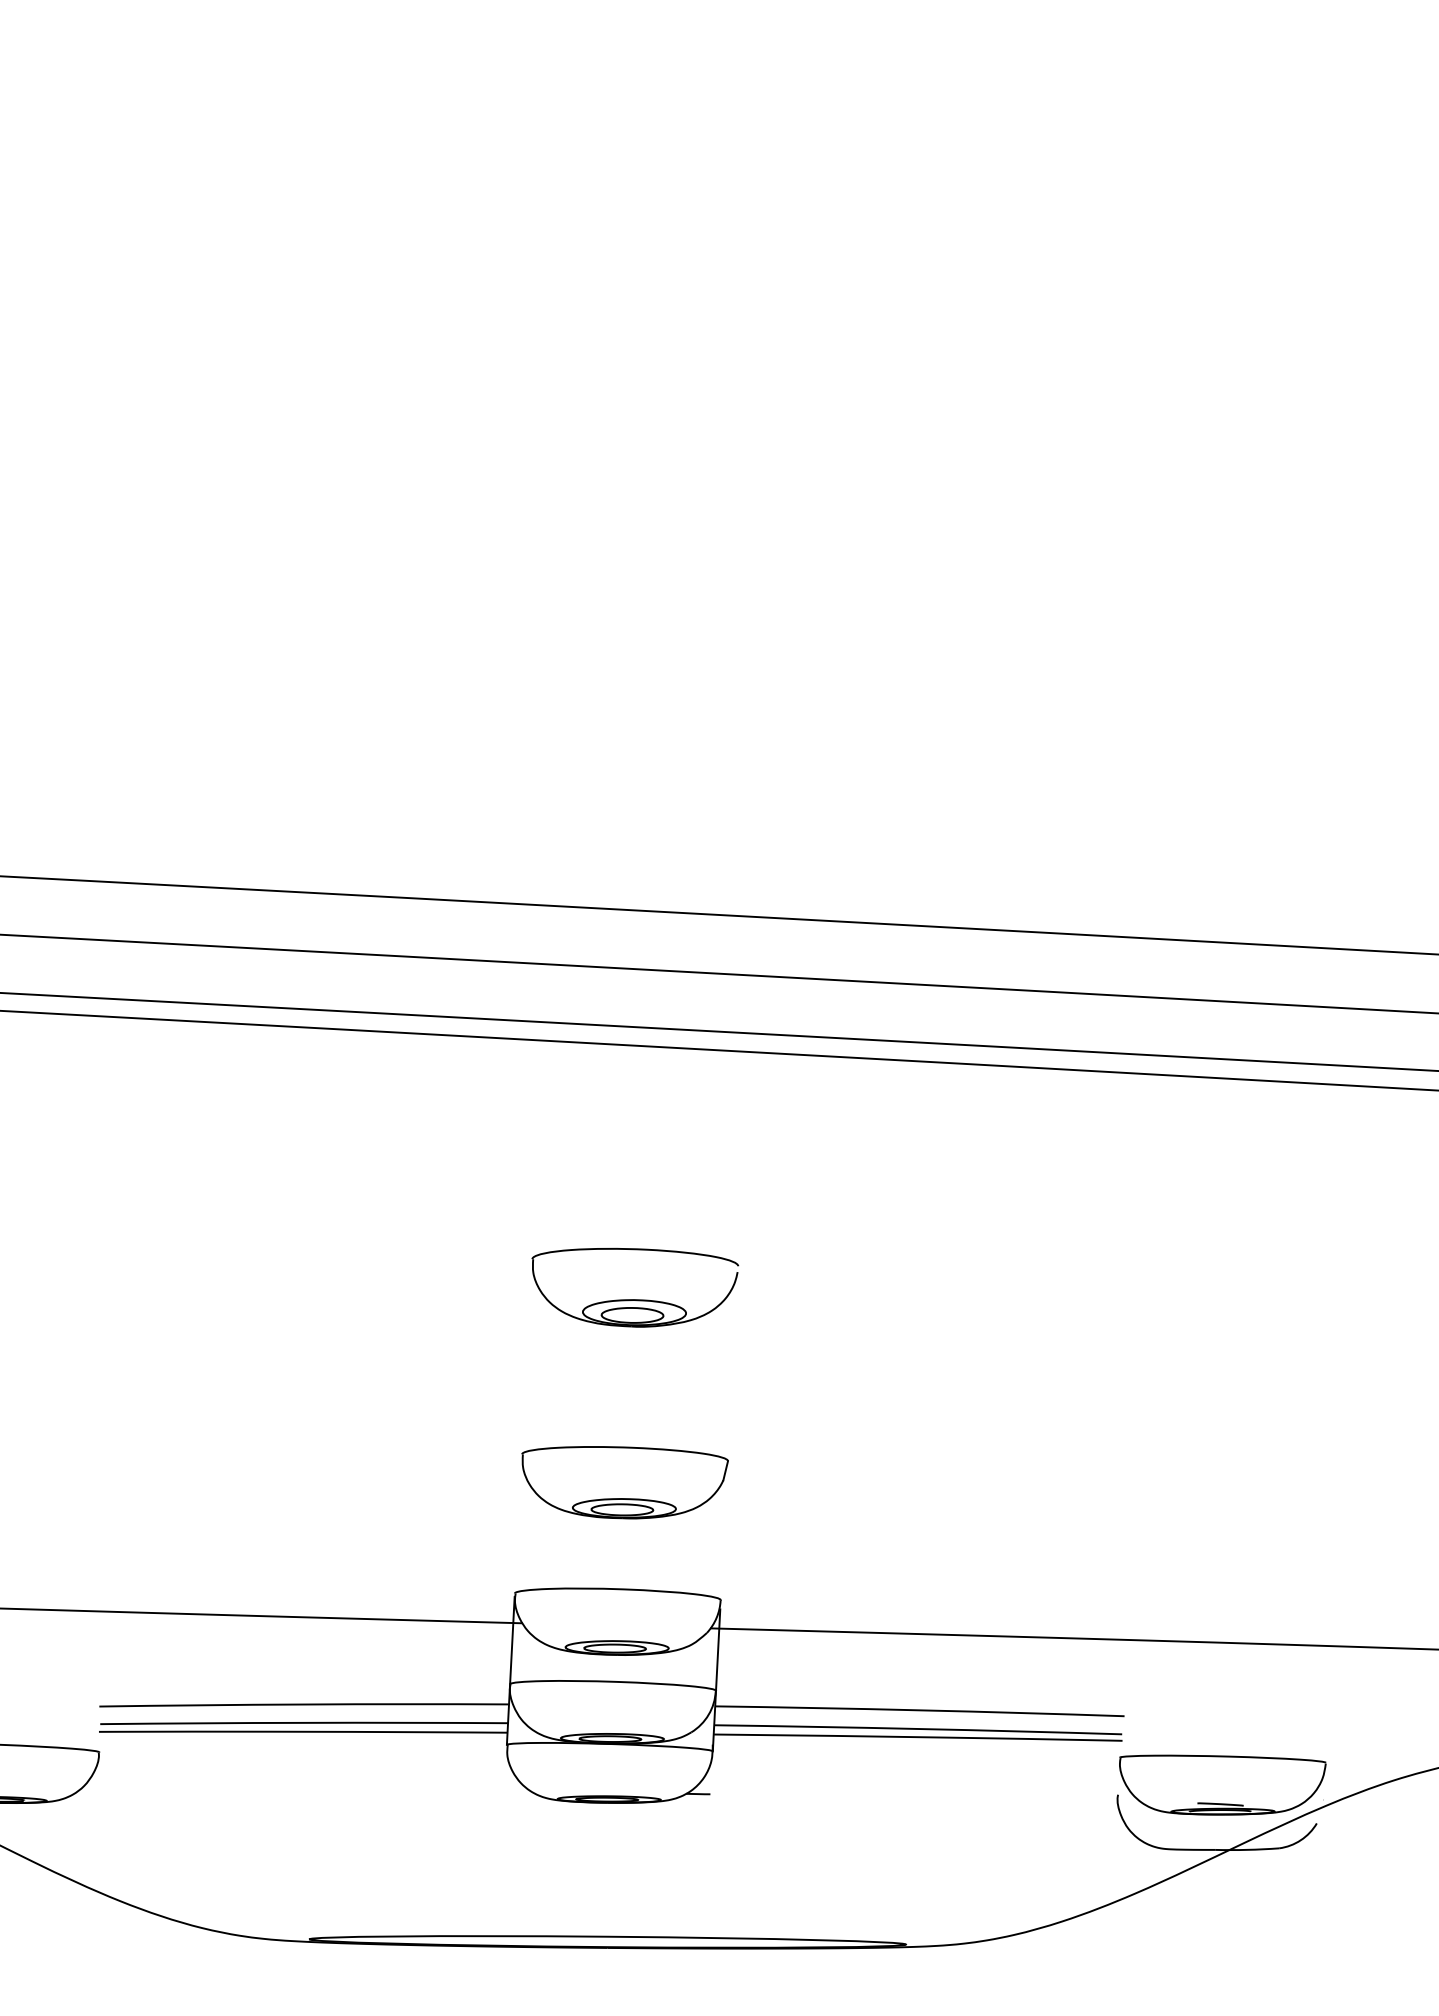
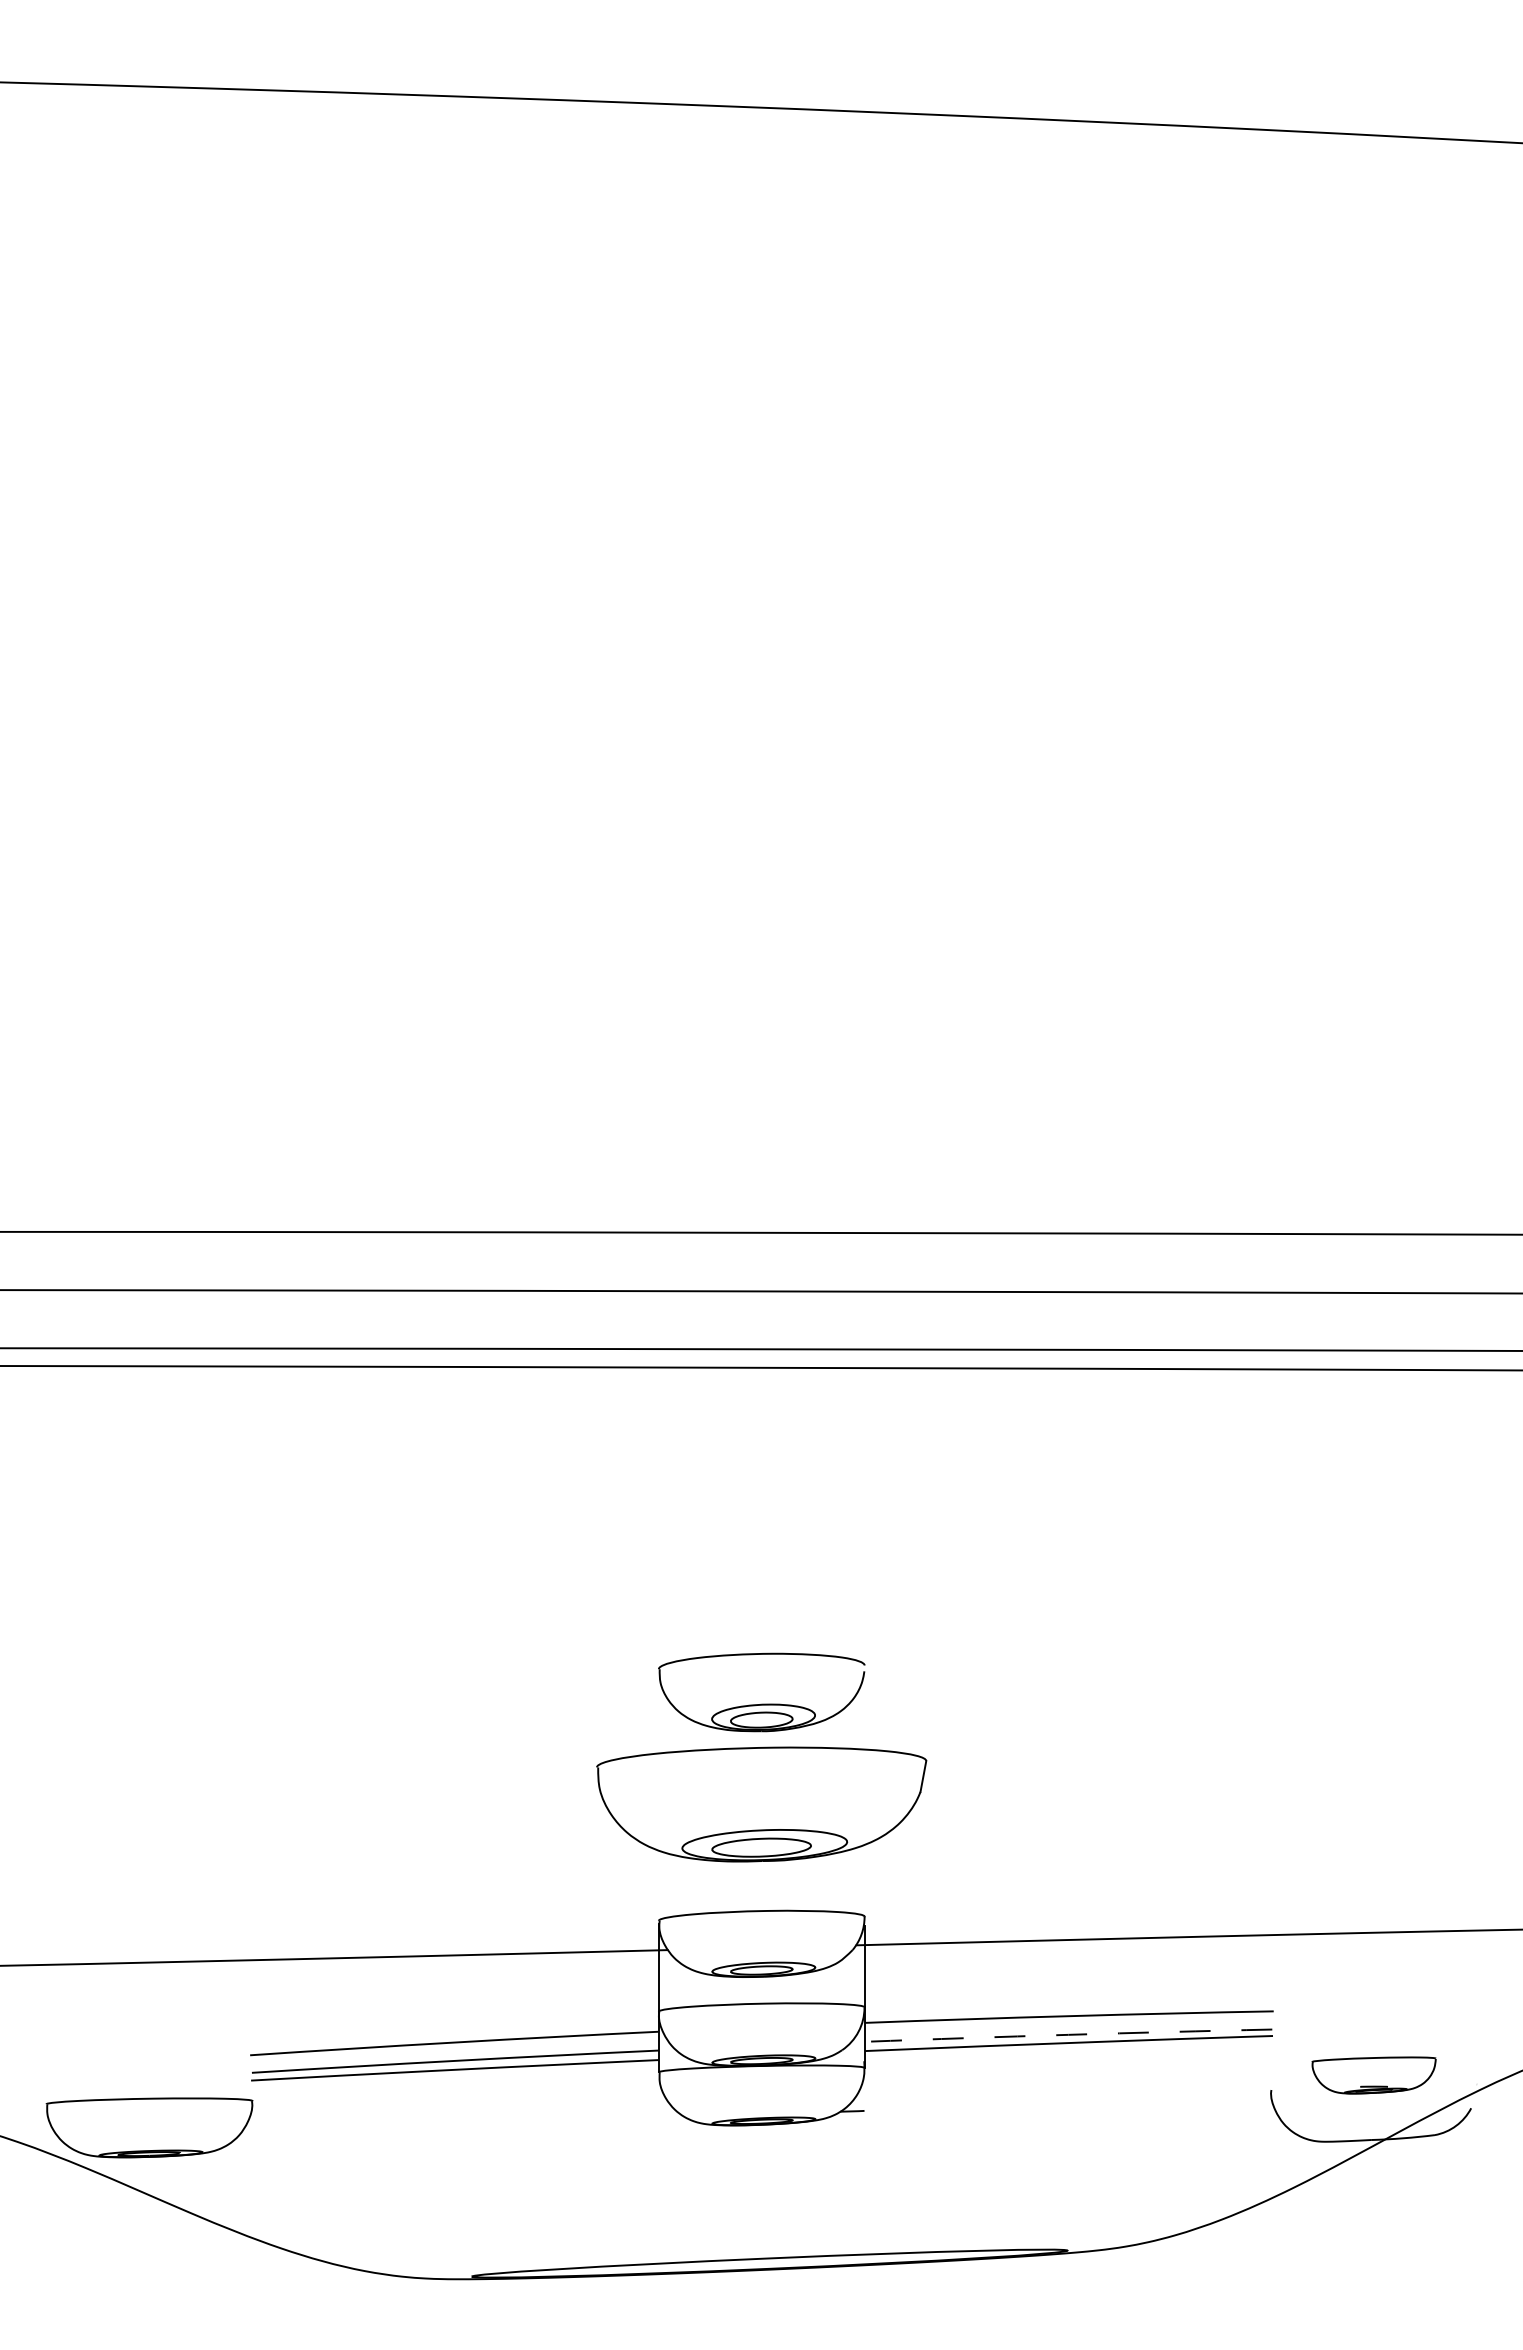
part: (633, 1298) -> (761, 1703), moved
part: (623, 1482) -> (761, 1804), size x1.6
arc: (918, 1728) -> (1068, 2034), solid -> dashed
part: (1220, 1785) -> (1373, 2075), size x0.6

